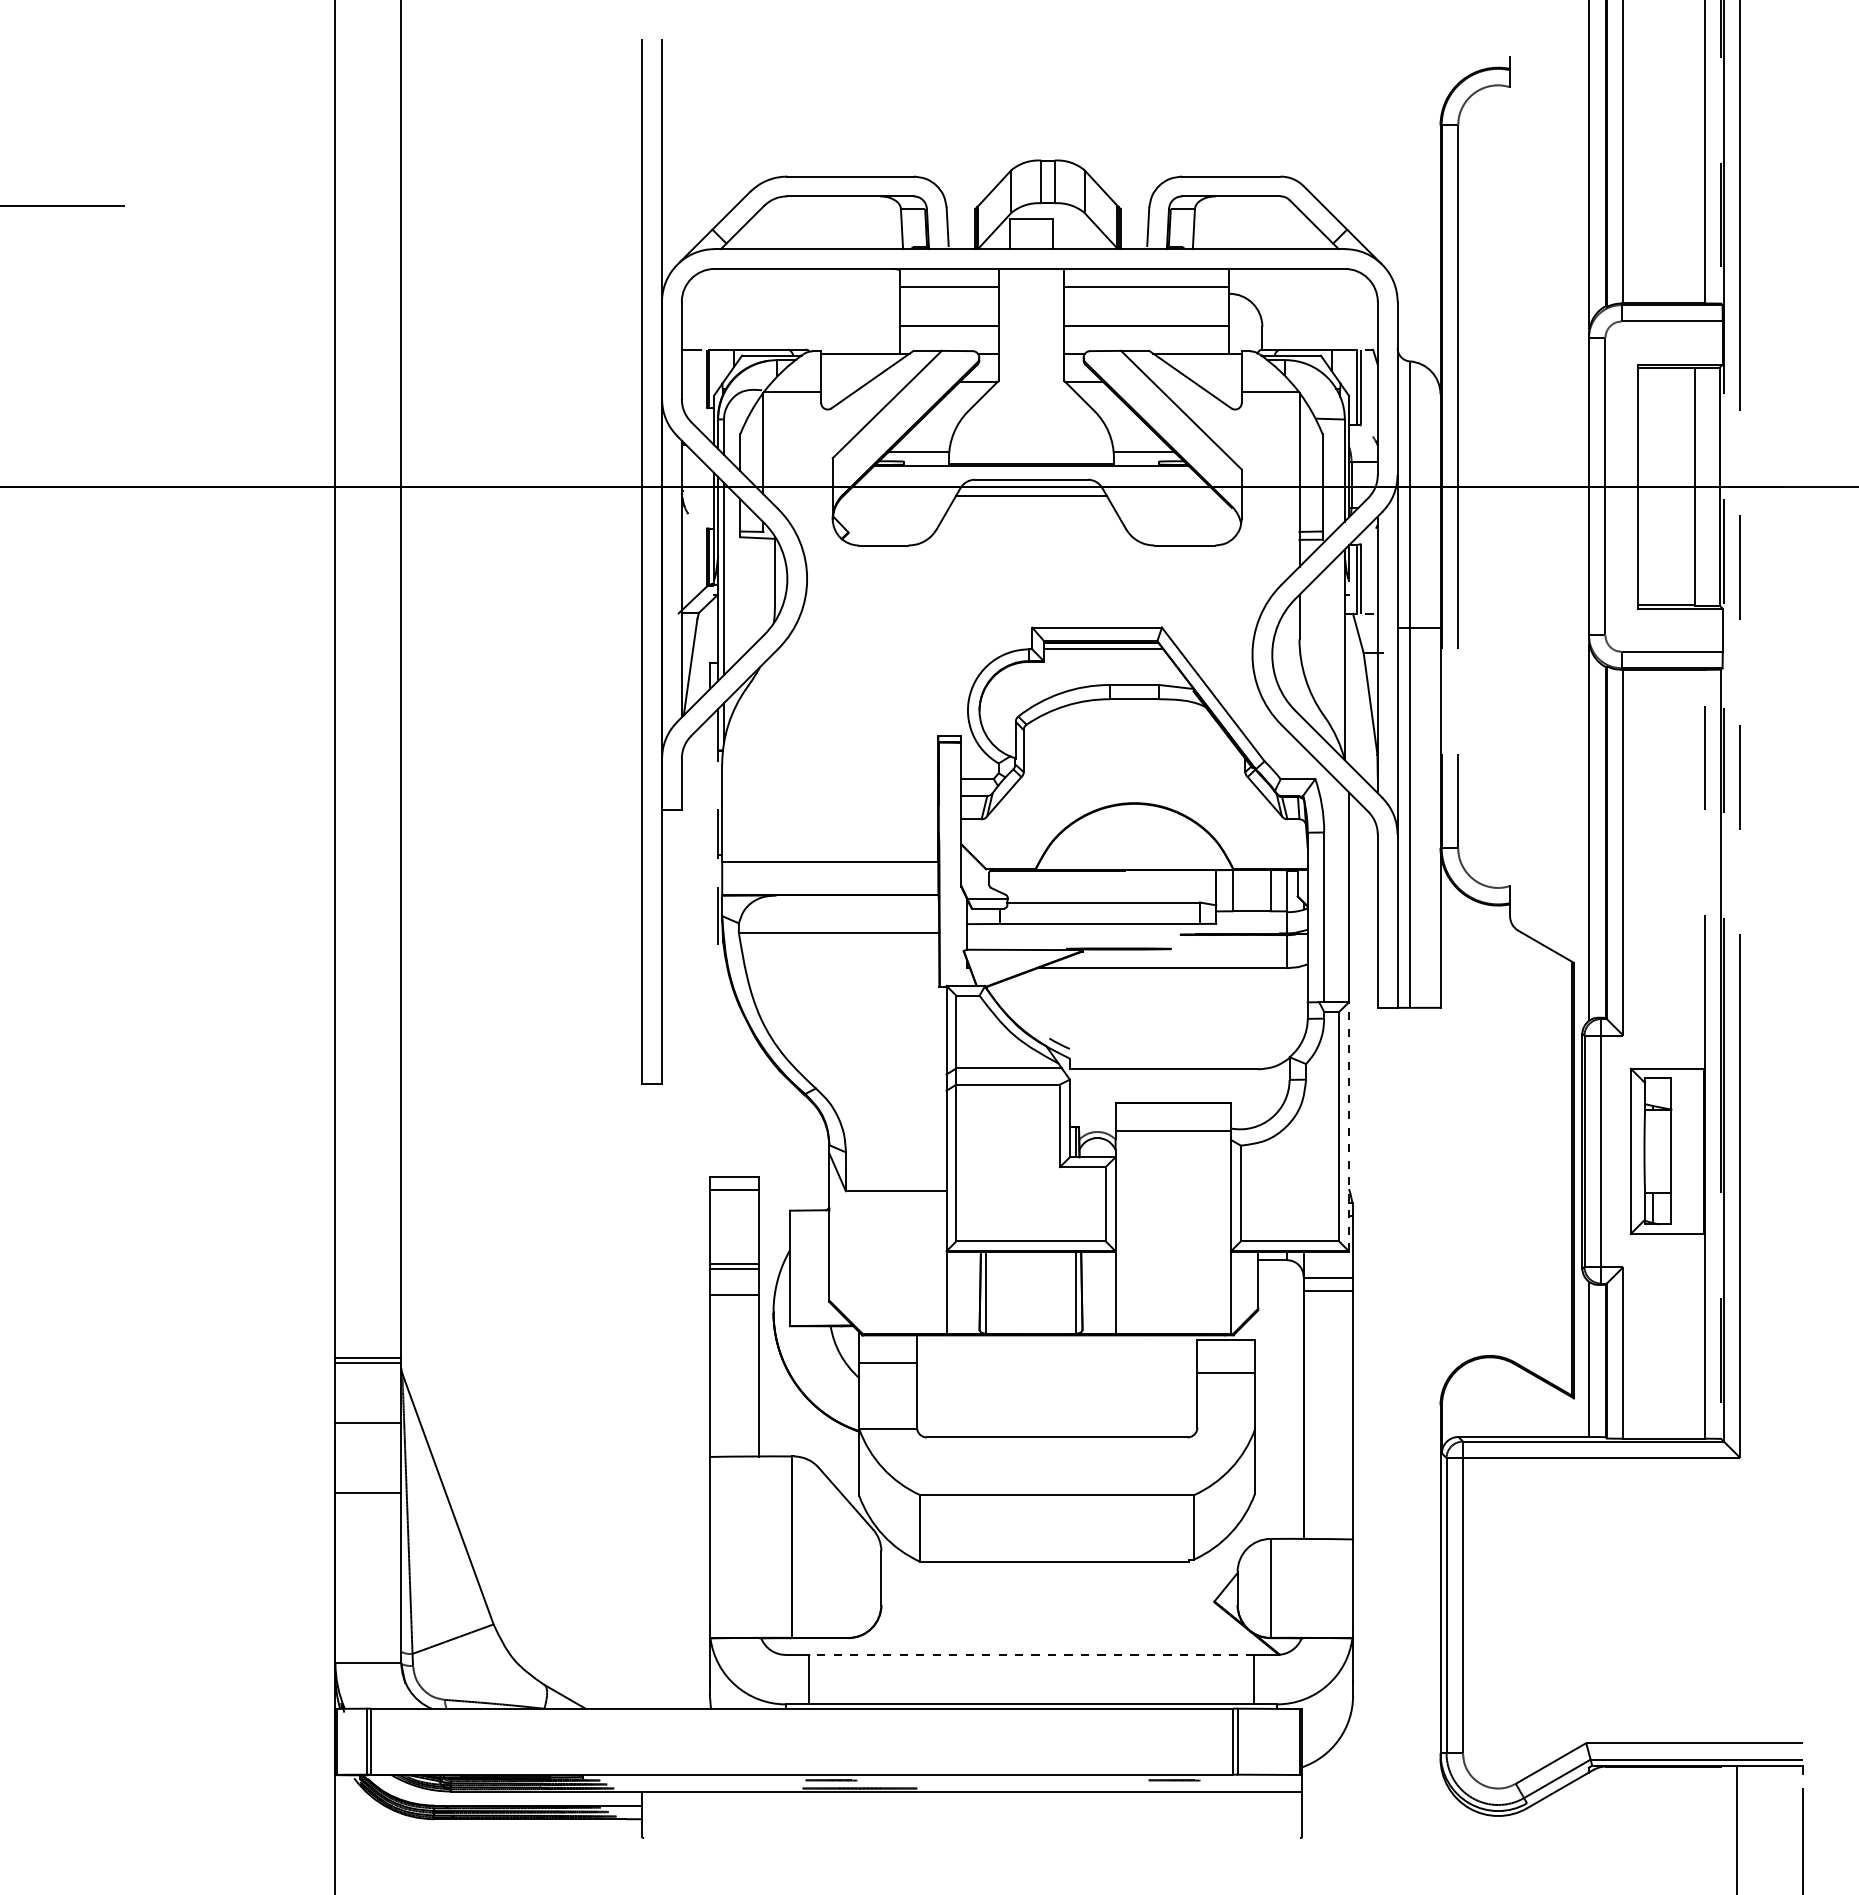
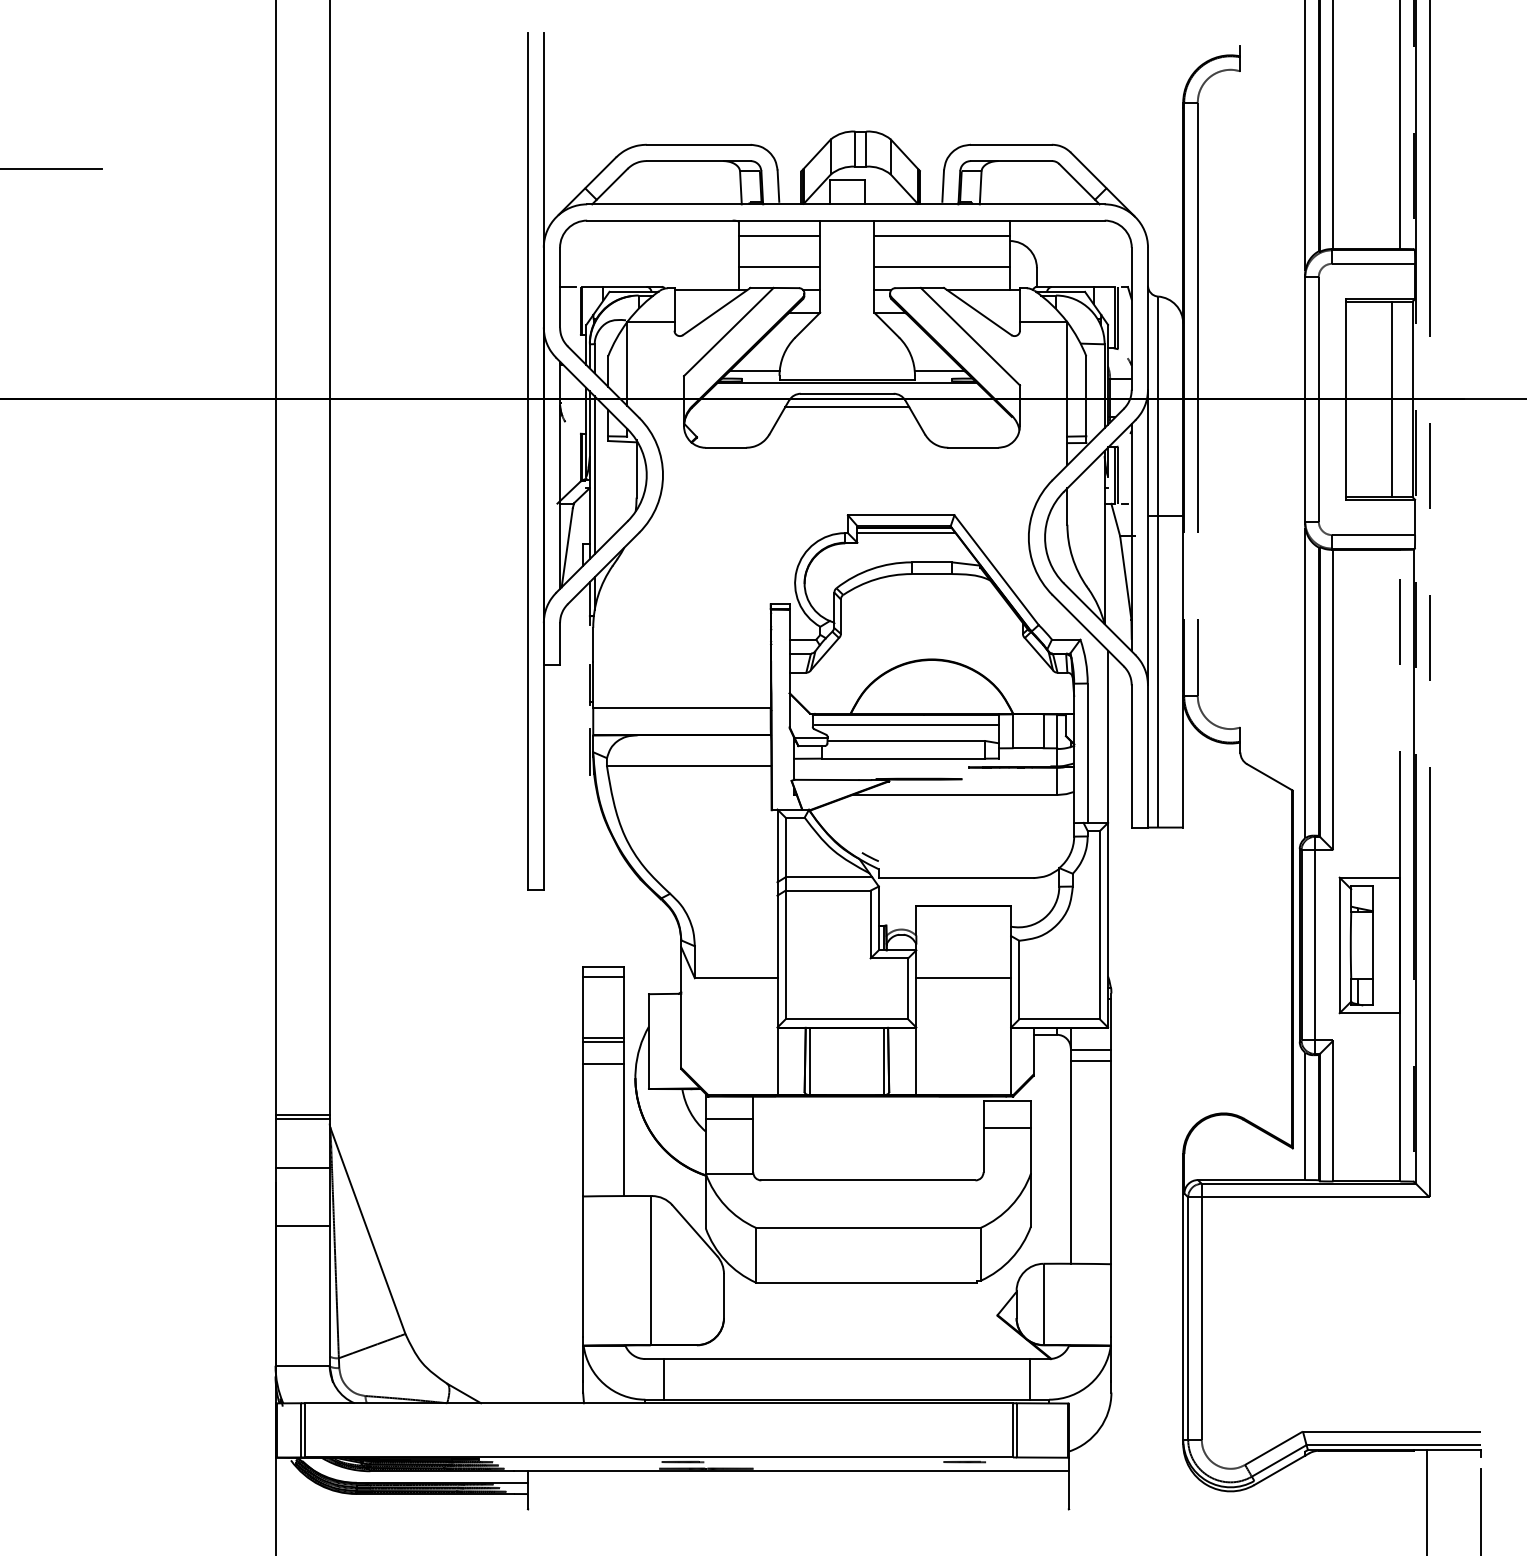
line: (1103, 883) -> (906, 725), added
line: (1348, 1126) -> (1107, 925), dashed -> solid
line: (1173, 1131) -> (963, 978), moved
line: (1031, 1654) -> (847, 1358), dashed -> solid

